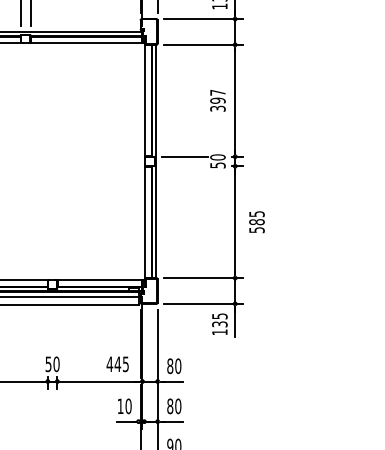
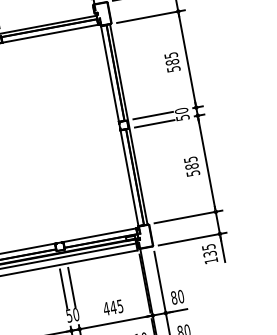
text: (217, 100) -> (172, 62), 397 -> 585
line: (185, 166) -> (155, 123), added
text: (256, 222) -> (191, 166), moved
line: (47, 332) -> (63, 288), added
line: (57, 332) -> (71, 287), added
text: (117, 364) -> (113, 307), moved

